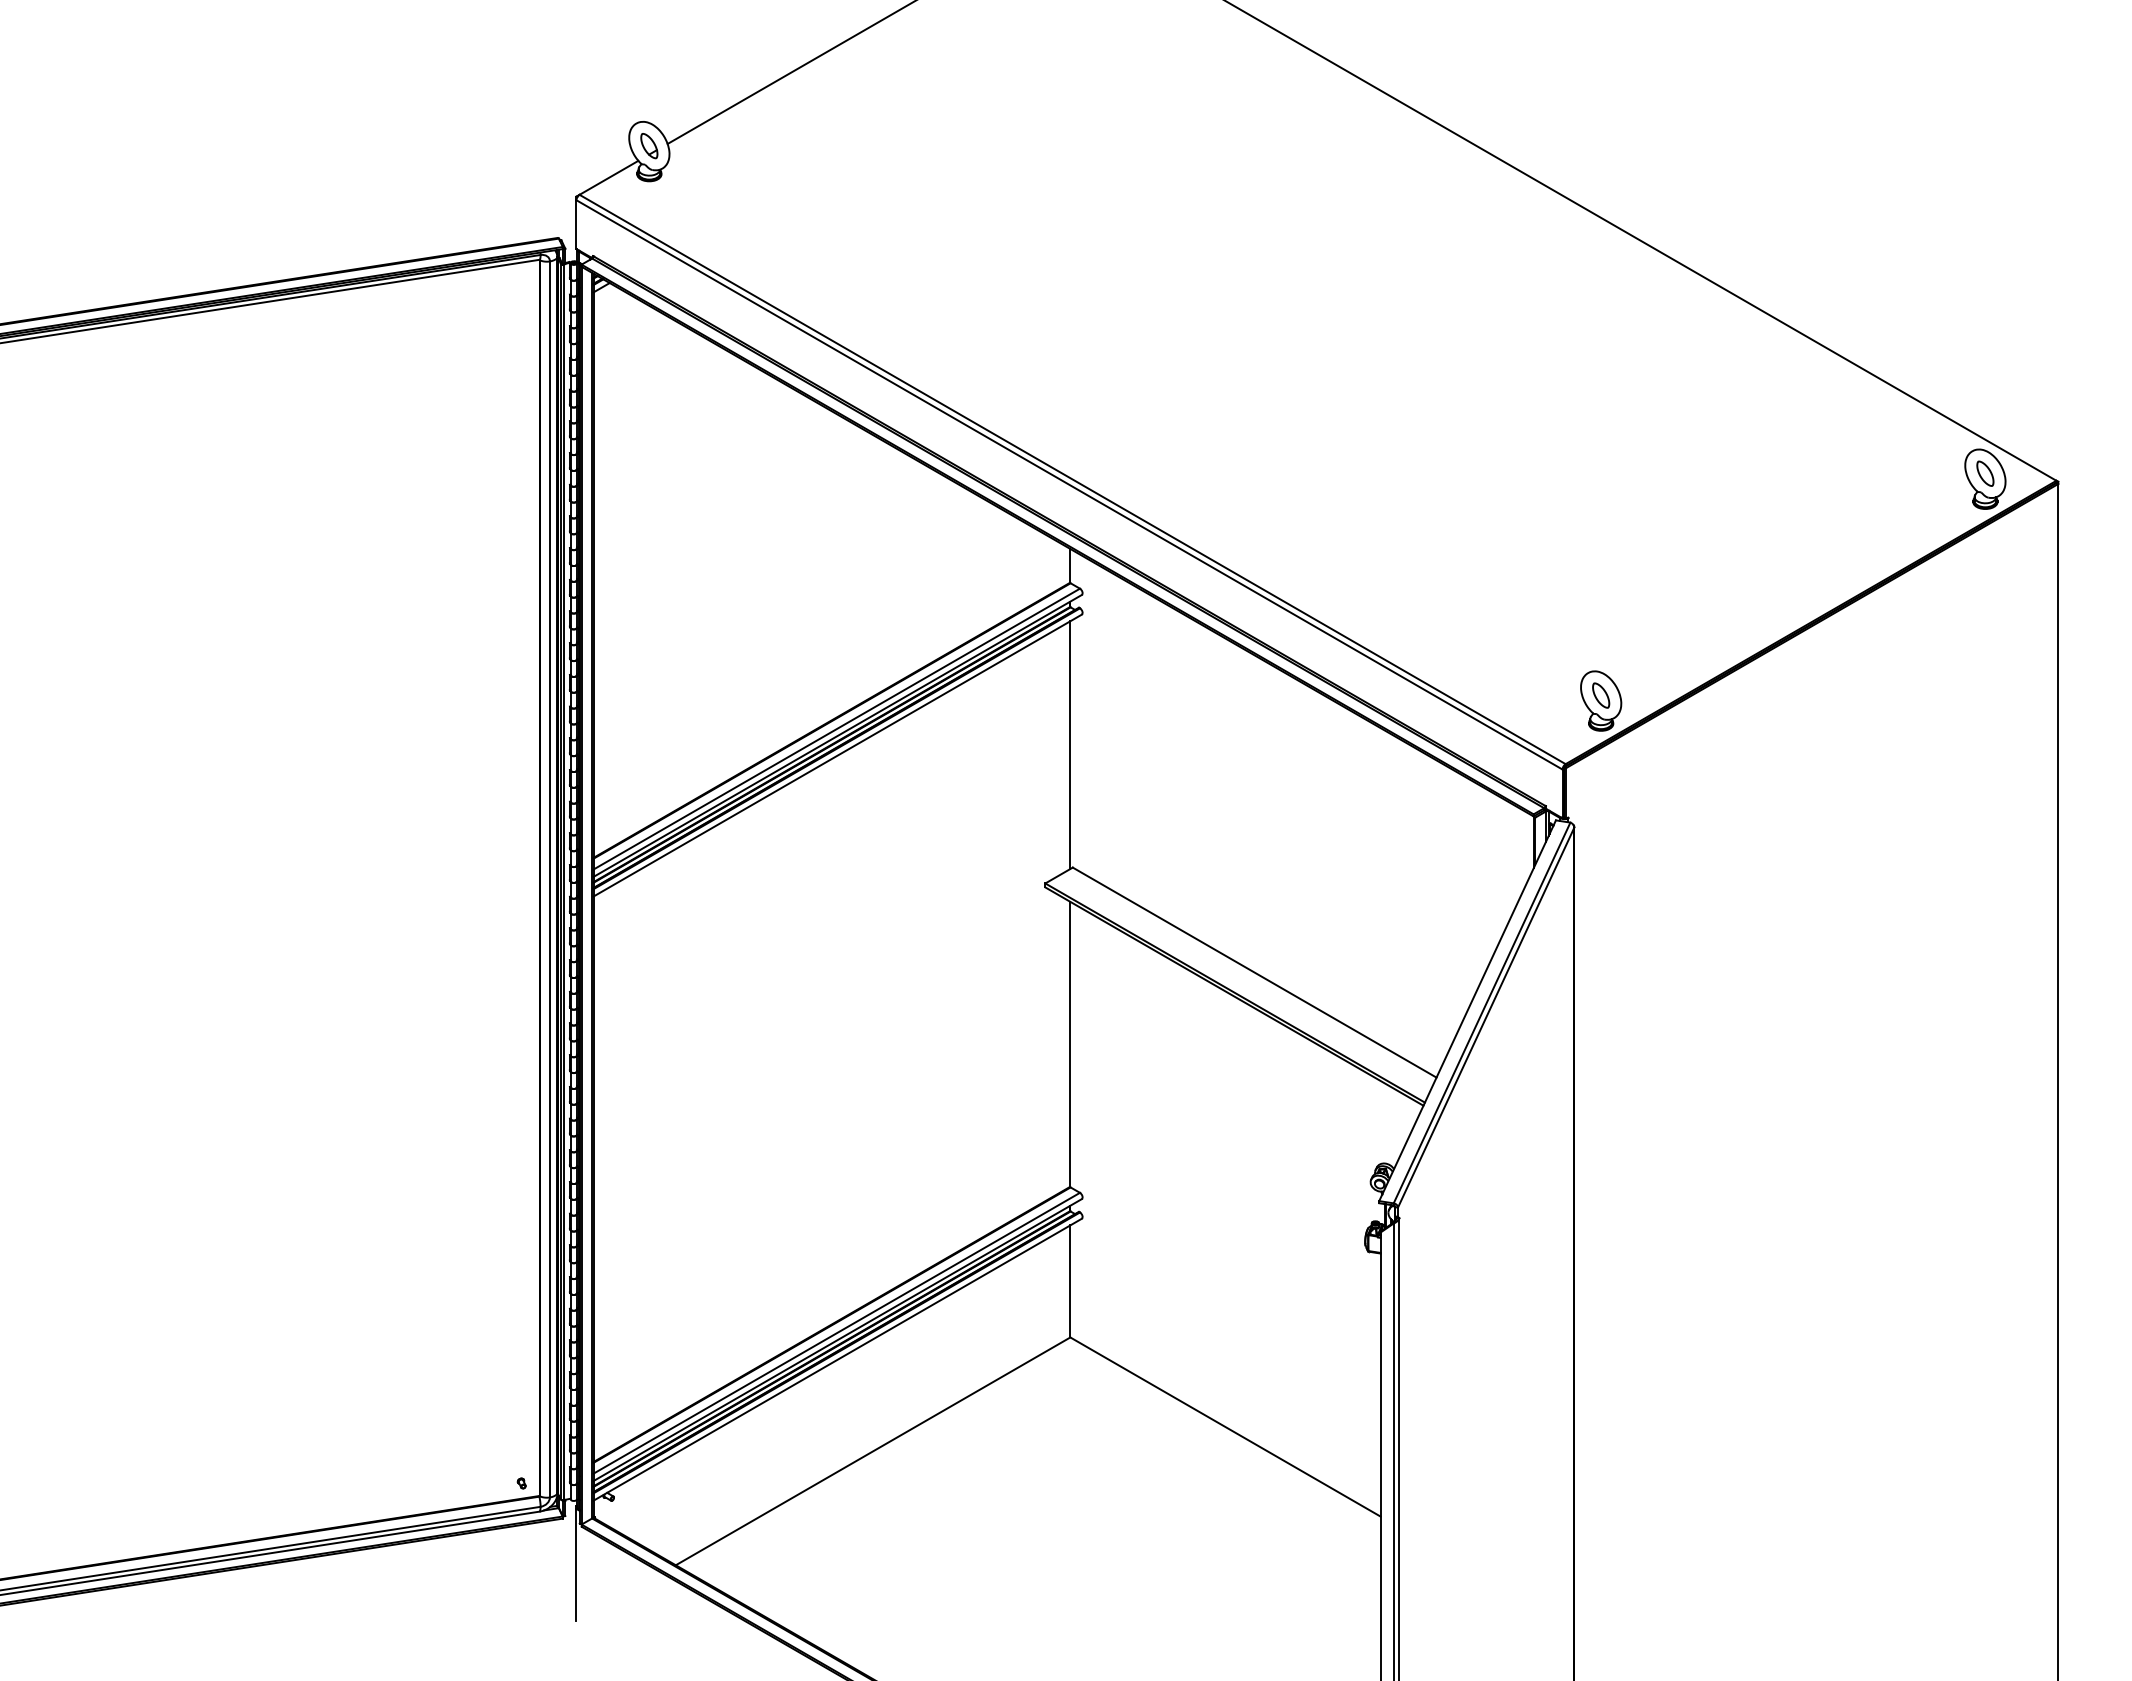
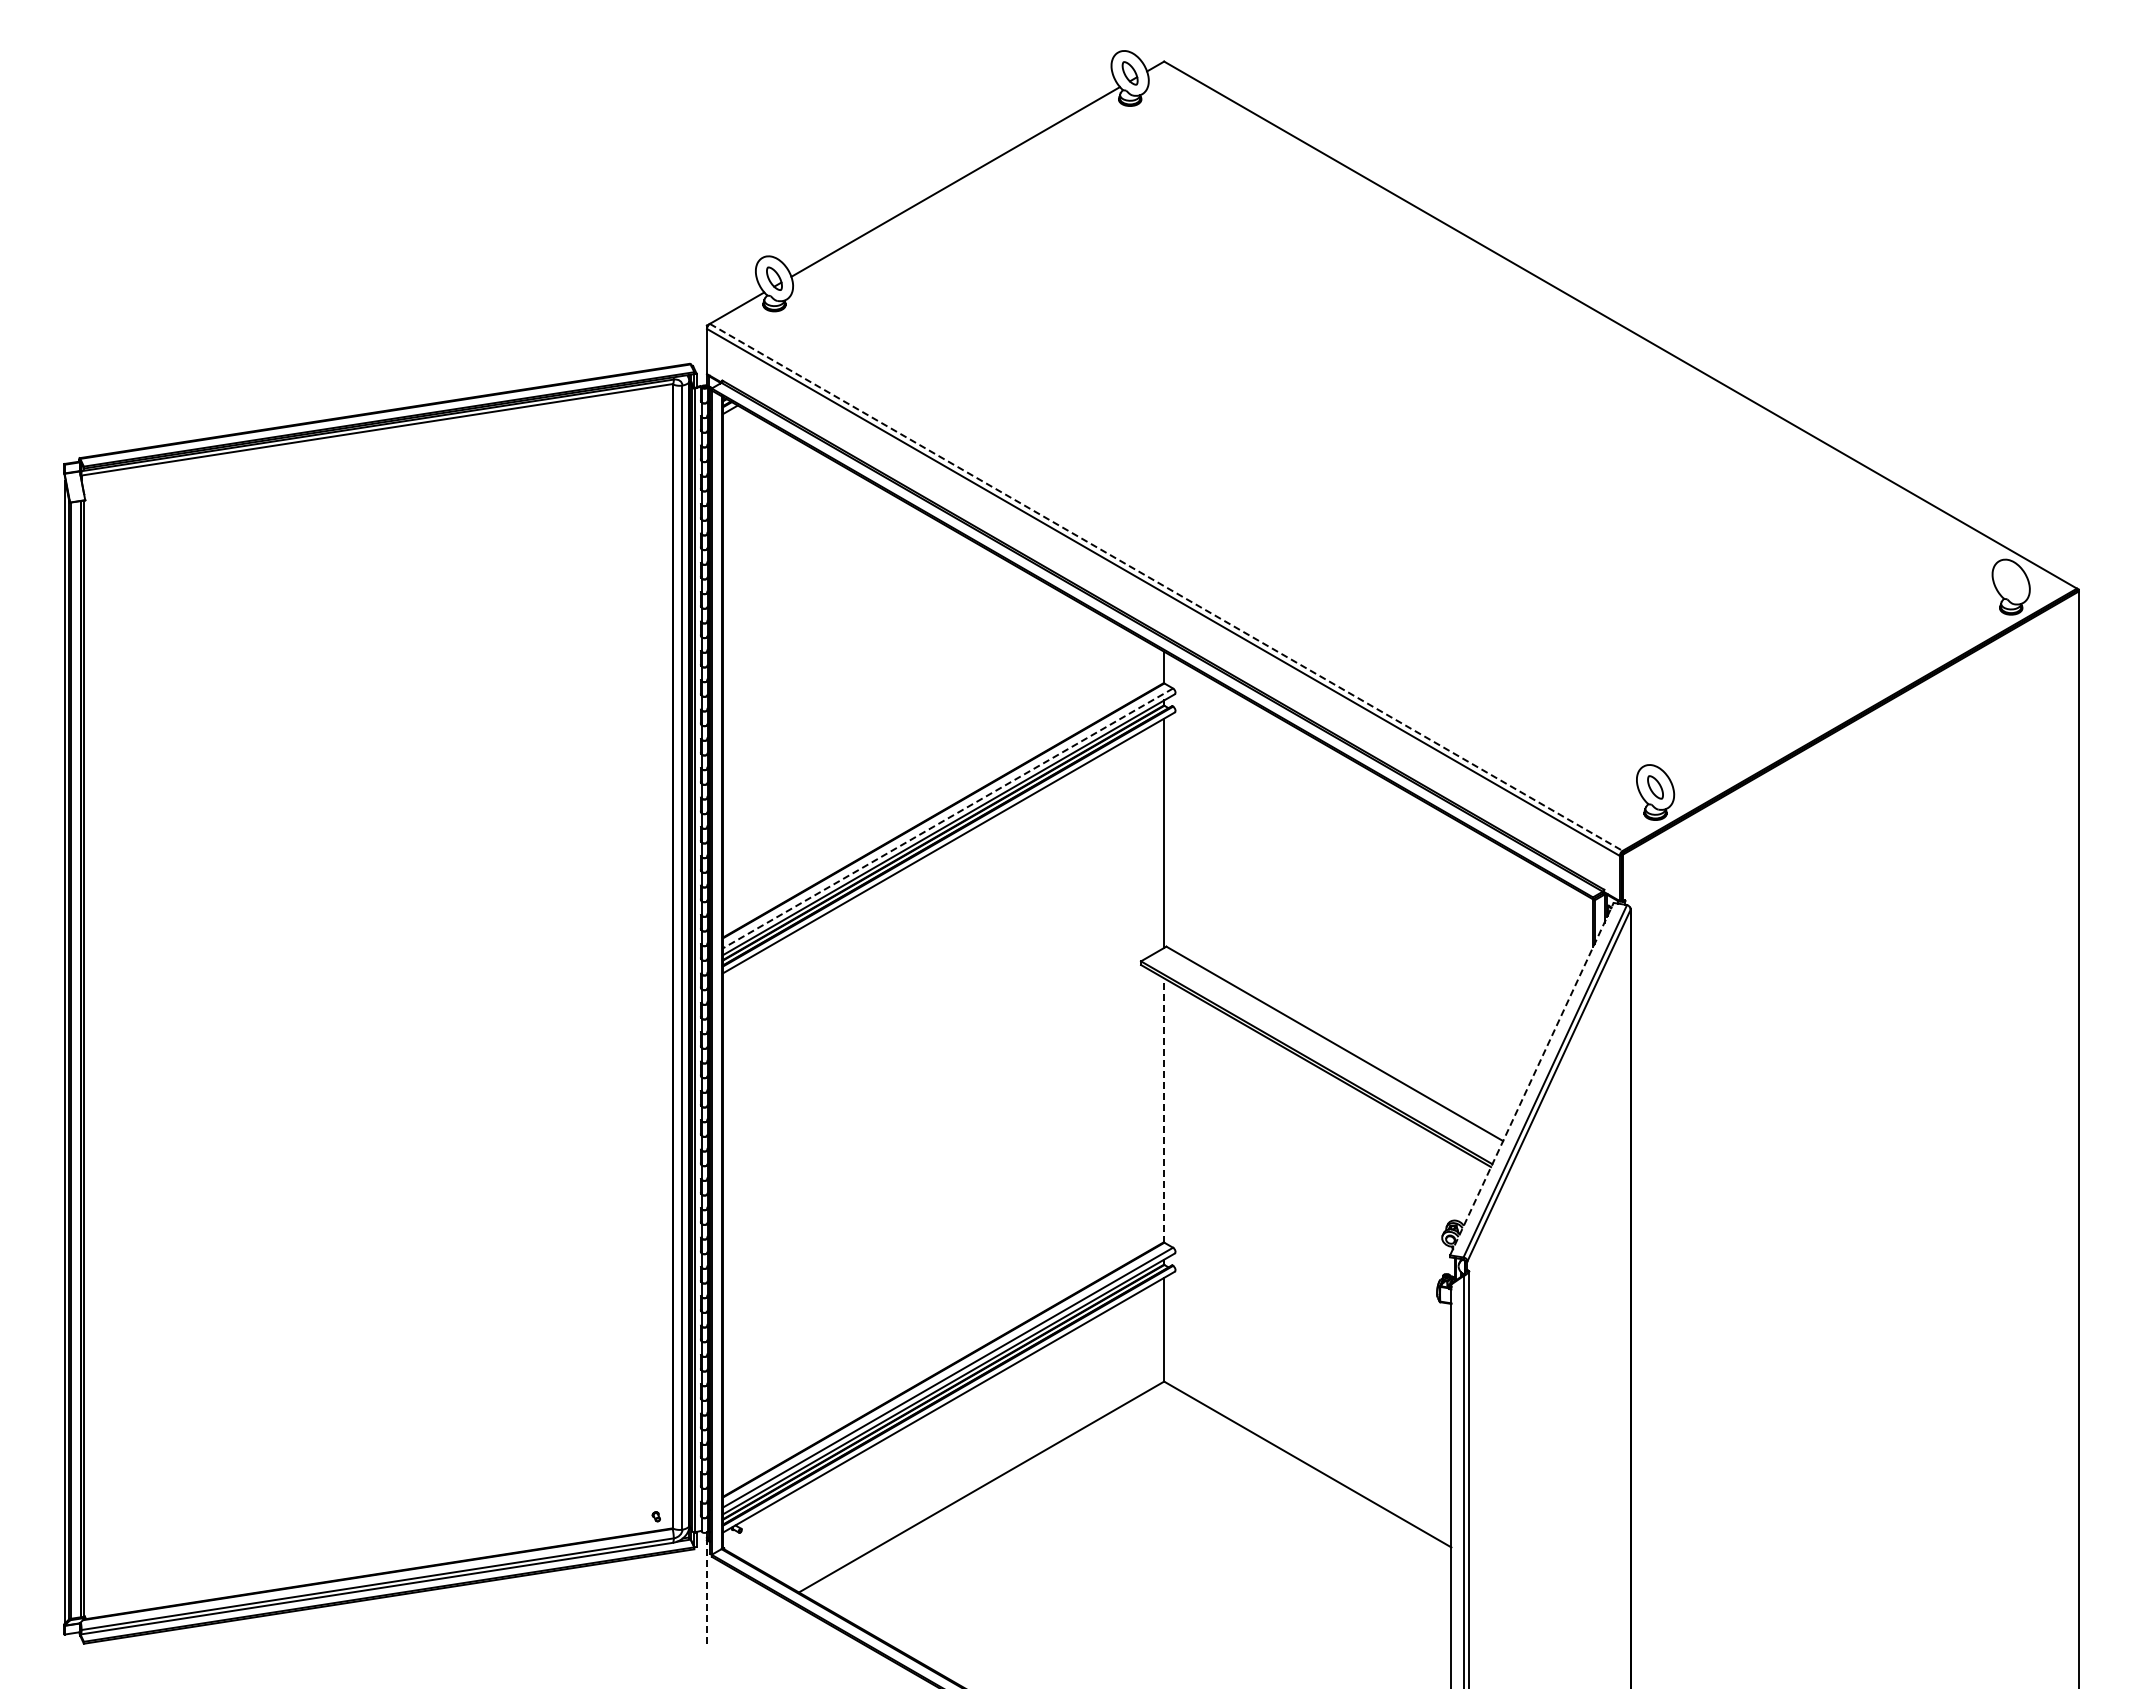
part: (1984, 473) -> (2010, 581), removed
line: (1072, 479) -> (1166, 587), solid -> dashed
line: (836, 729) -> (947, 818), solid -> dashed
line: (1468, 1010) -> (1532, 1078), solid -> dashed
line: (1070, 1043) -> (1164, 1109), solid -> dashed
line: (575, 1565) -> (706, 1592), solid -> dashed

